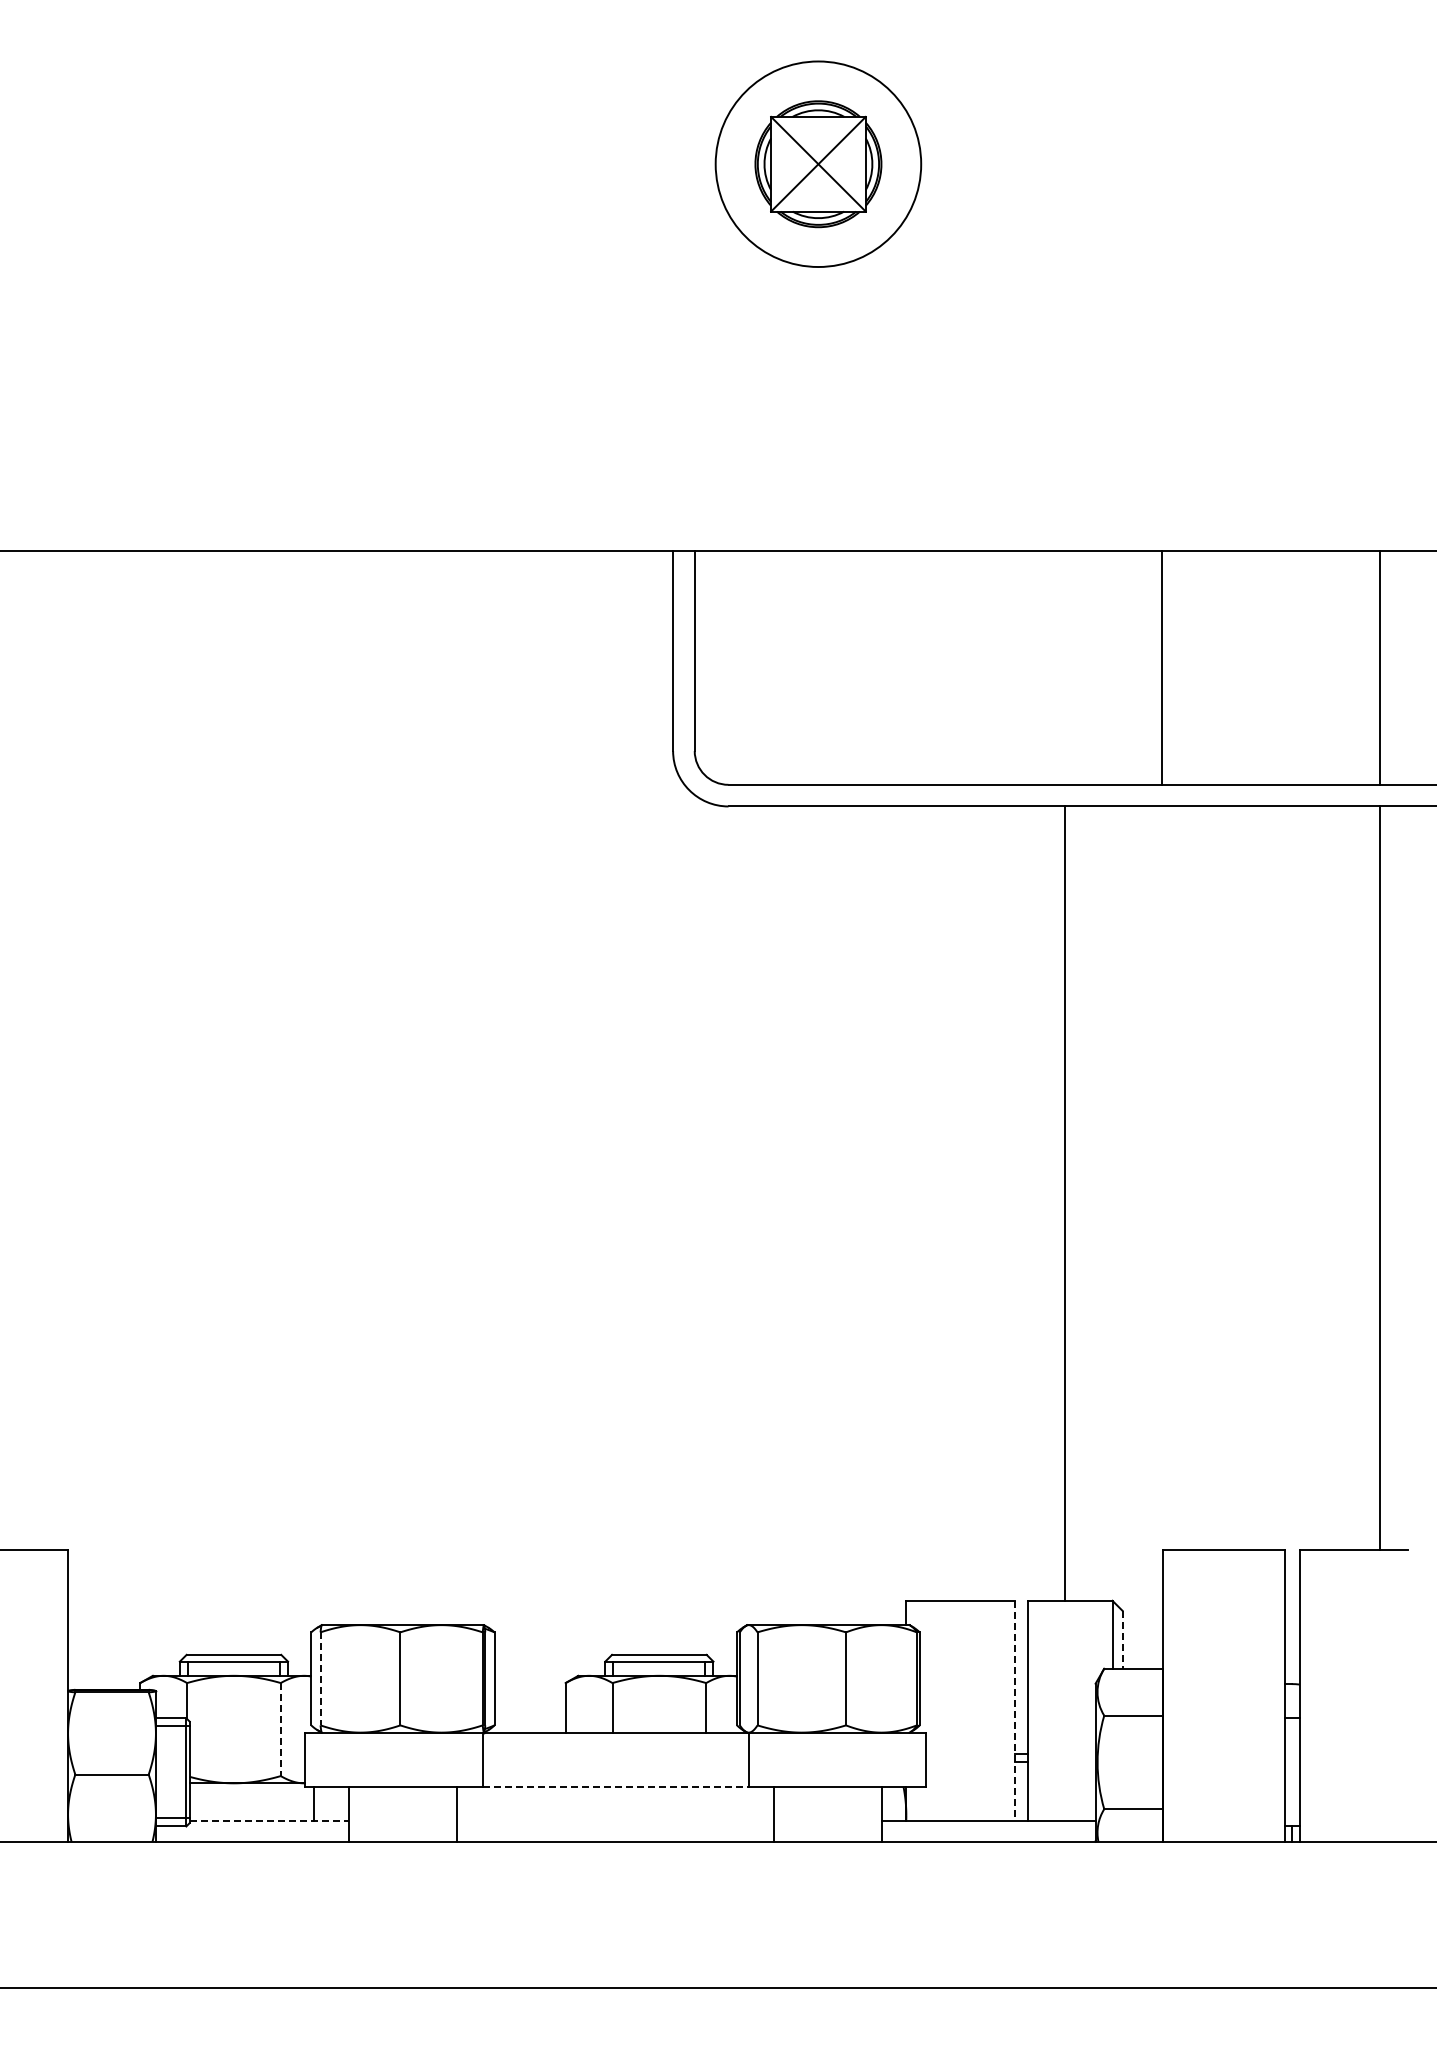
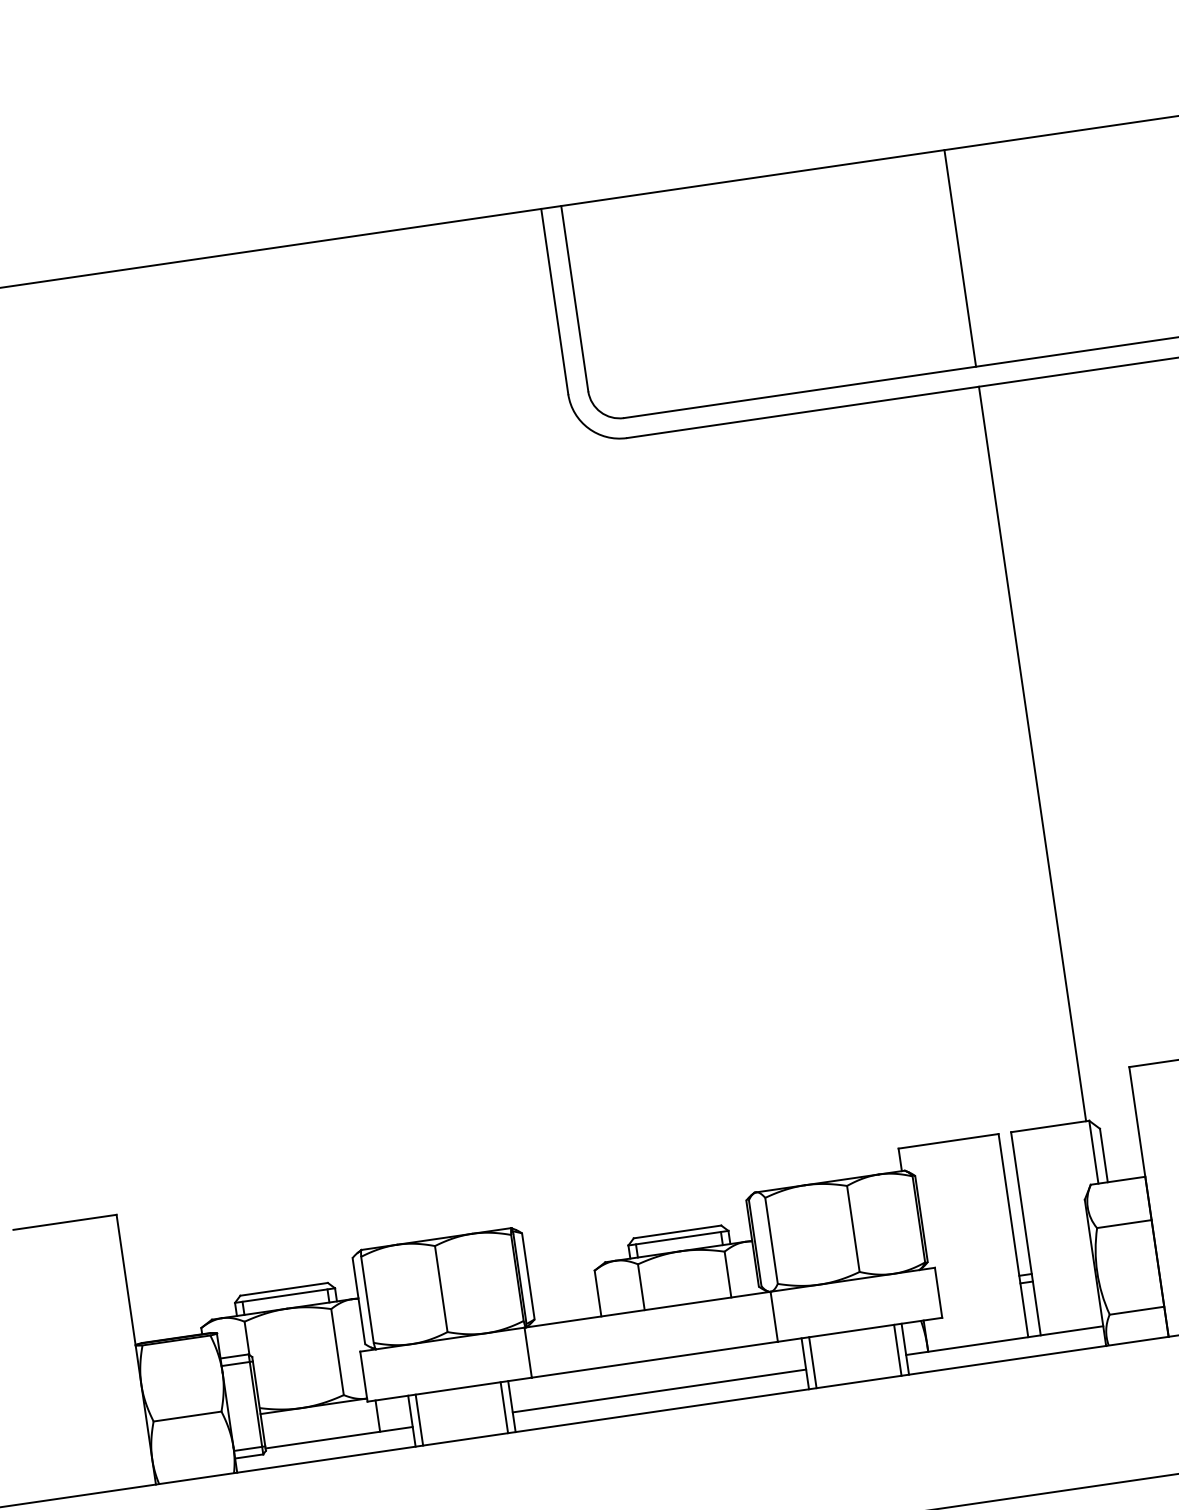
line: (1162, 667) -> (960, 258), moved
line: (1065, 1203) -> (1032, 753), moved
line: (1122, 1639) -> (1103, 1155), dashed -> solid
line: (320, 1678) -> (367, 1299), dashed -> solid
line: (1014, 1710) -> (1013, 1235), dashed -> solid
line: (280, 1729) -> (337, 1352), dashed -> solid
line: (616, 1786) -> (655, 1359), dashed -> solid
line: (357, 1813) -> (419, 1419), added
line: (448, 1813) -> (503, 1407), added
line: (782, 1813) -> (812, 1362), added
line: (874, 1813) -> (897, 1349), added
line: (269, 1820) -> (339, 1437), dashed -> solid
line: (615, 1820) -> (659, 1391), added

